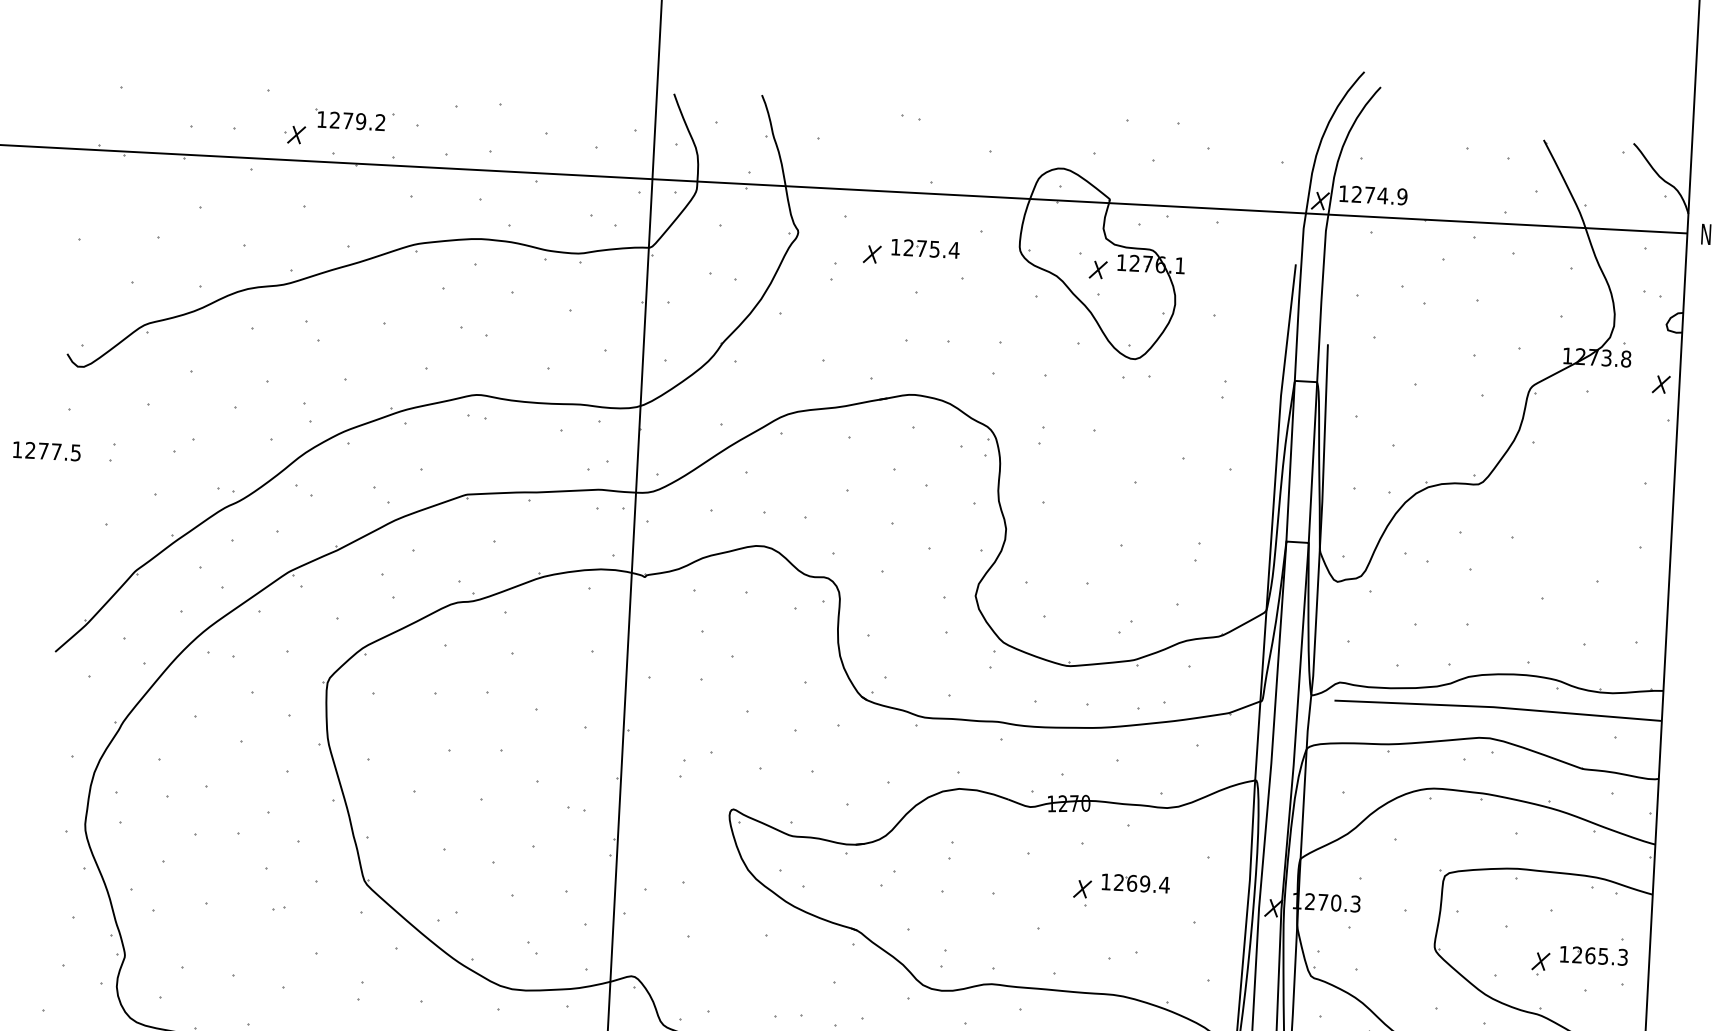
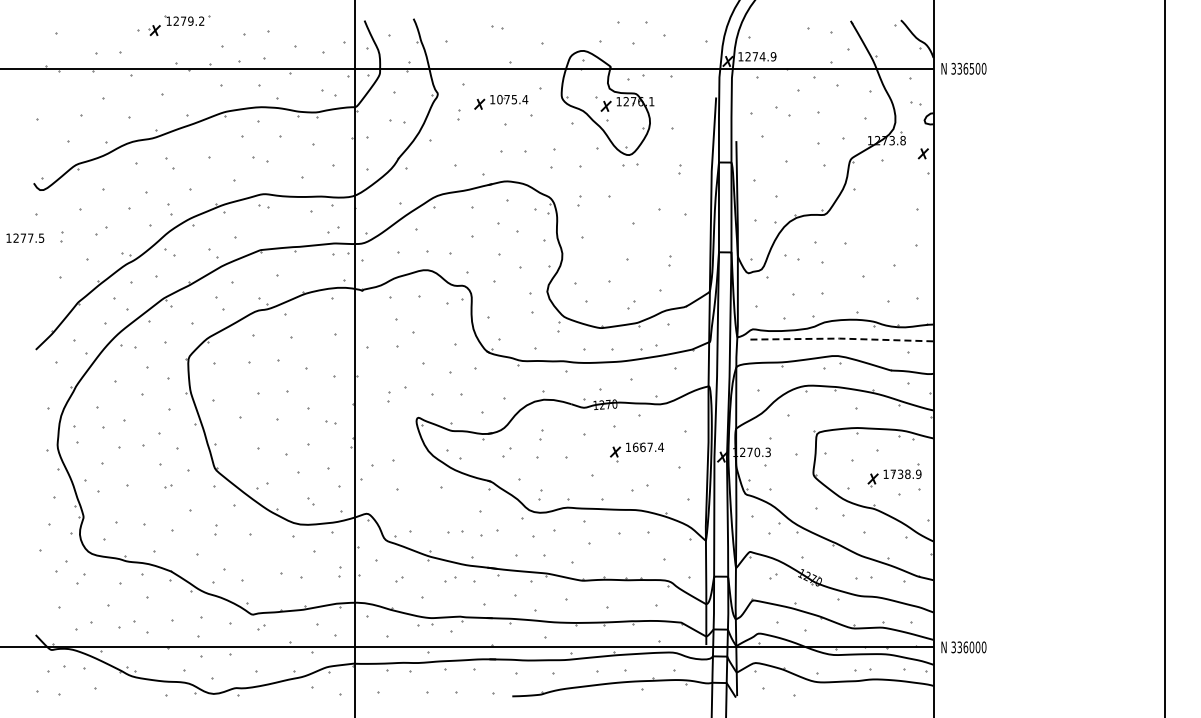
part: (340, 128) -> (179, 25), moved
text: (908, 247) -> (499, 99), 1275.4 -> 1075.4
line: (1497, 707) -> (841, 338), solid -> dashed
text: (1131, 883) -> (642, 447), 1269.4 -> 1667.4
text: (1599, 954) -> (905, 473), 1265.3 -> 1738.9

